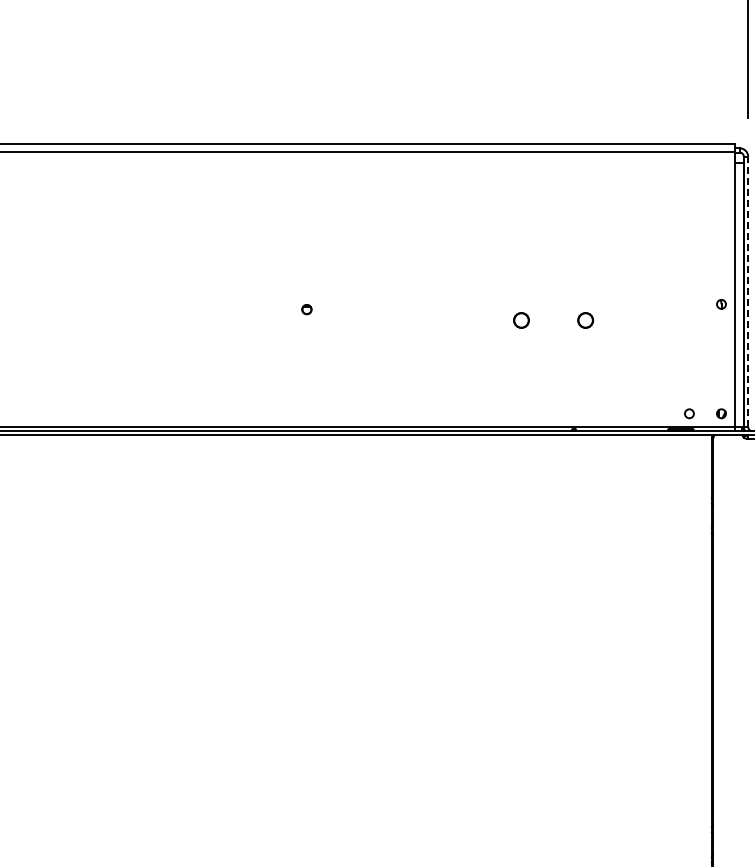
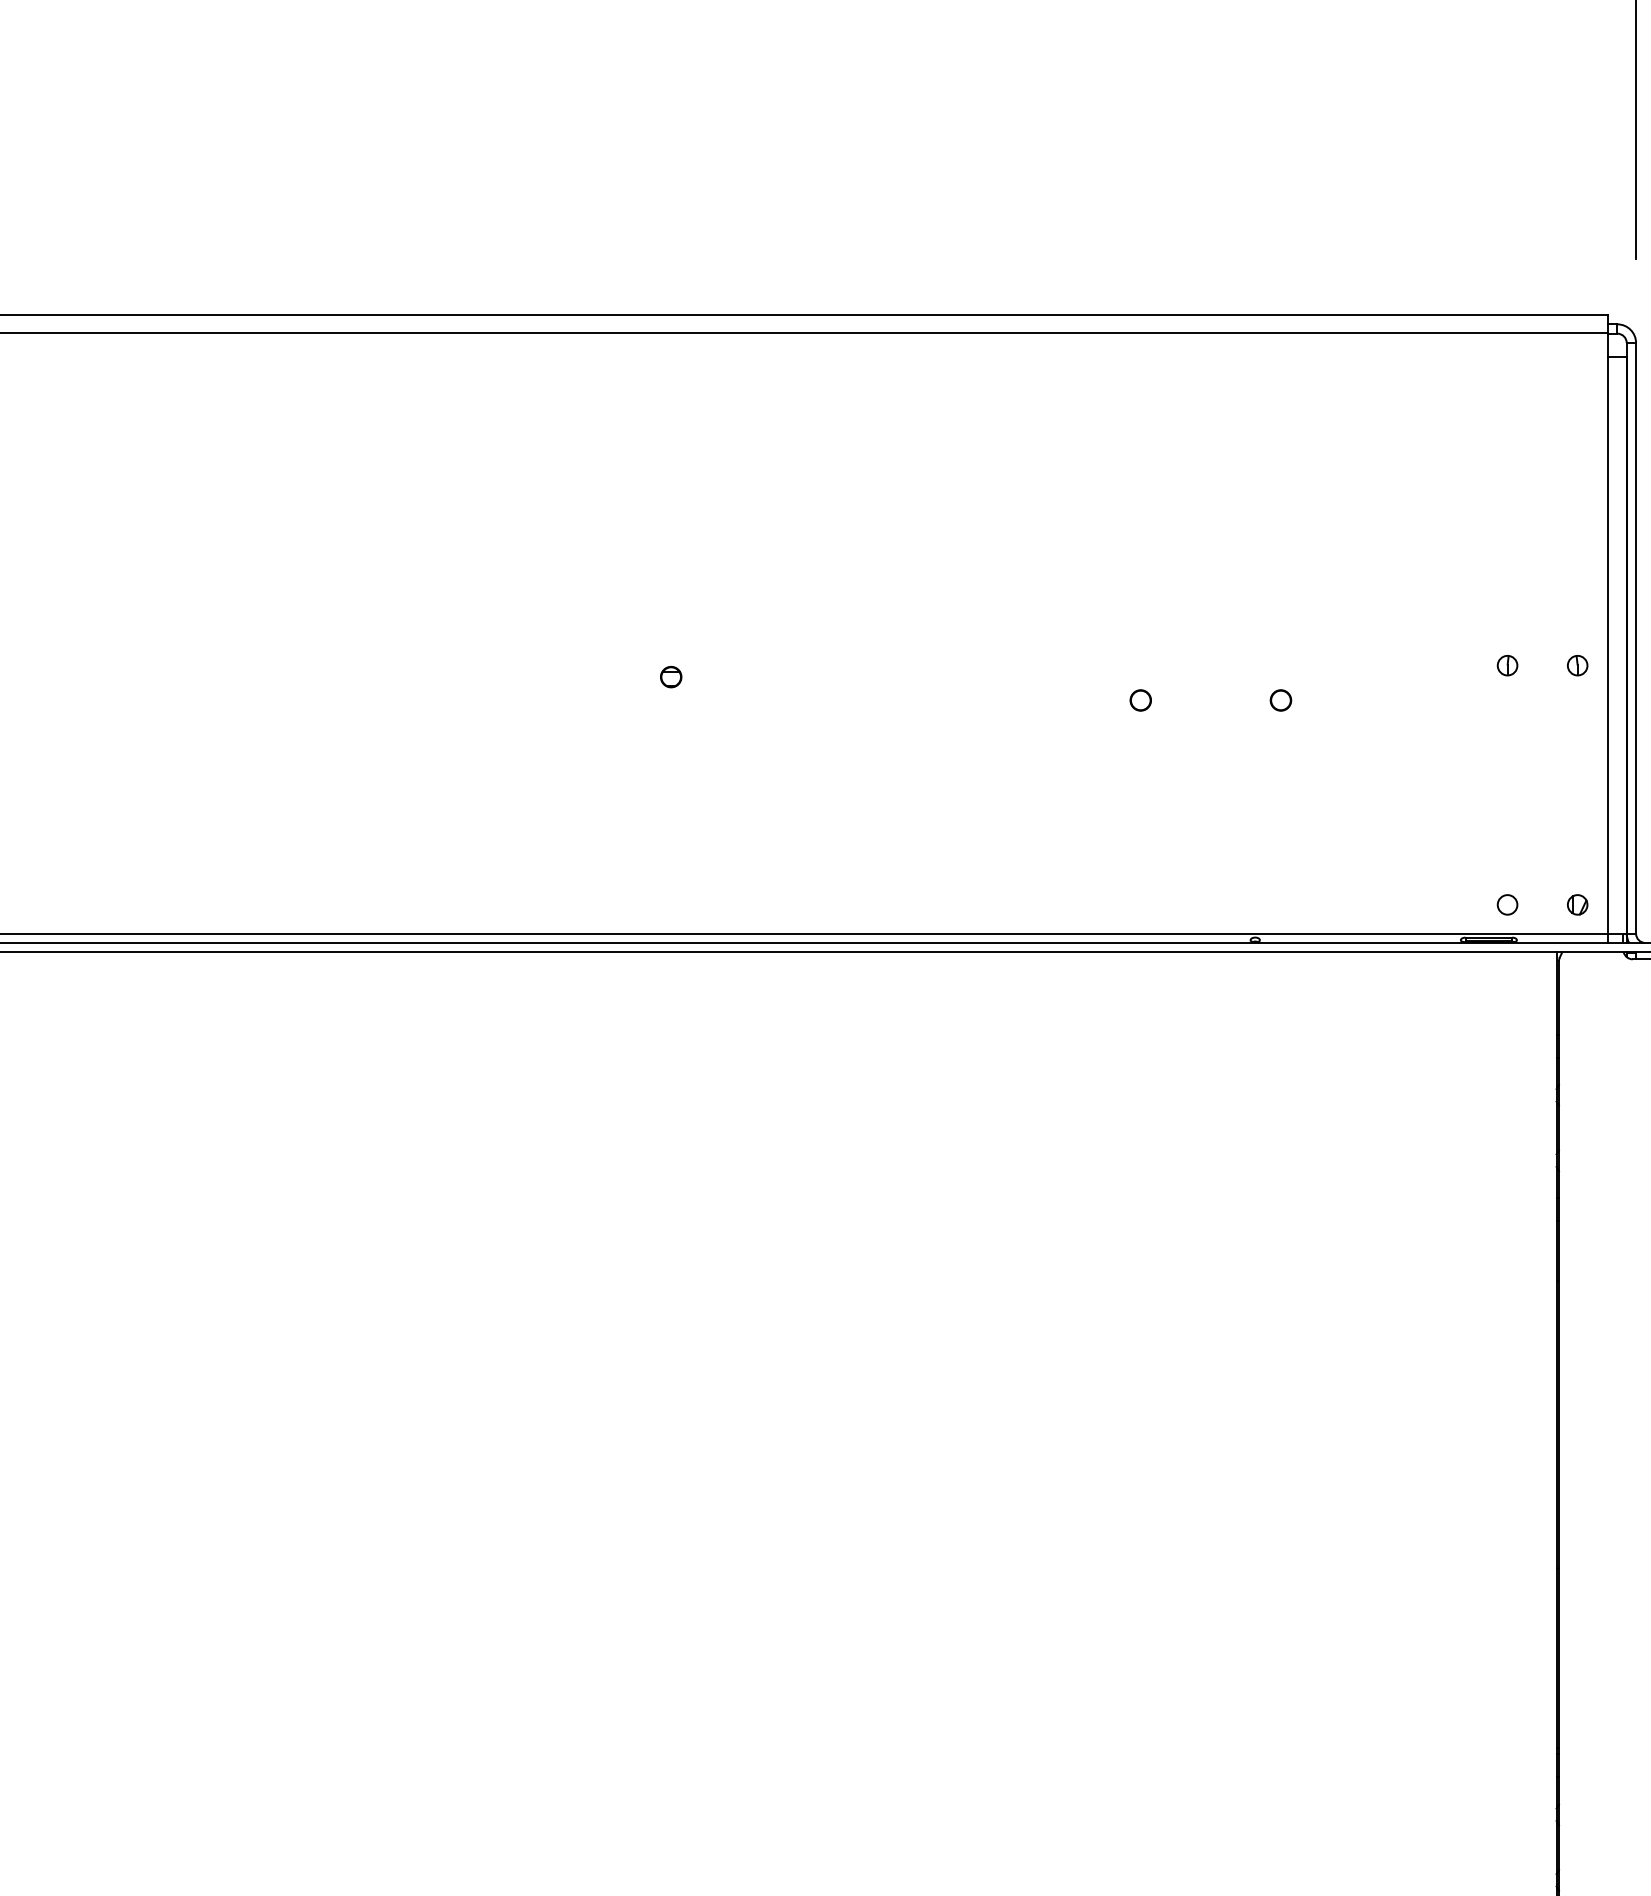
line: (748, 291) -> (1636, 637), dashed -> solid
part: (689, 304) -> (1507, 665), added
part: (521, 319) -> (1140, 698), size x0.62
part: (585, 319) -> (1280, 698), size x0.62

